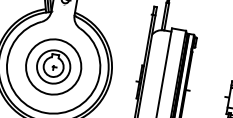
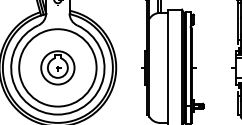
circle: (53, 66) -> (57, 67), size x1.4

